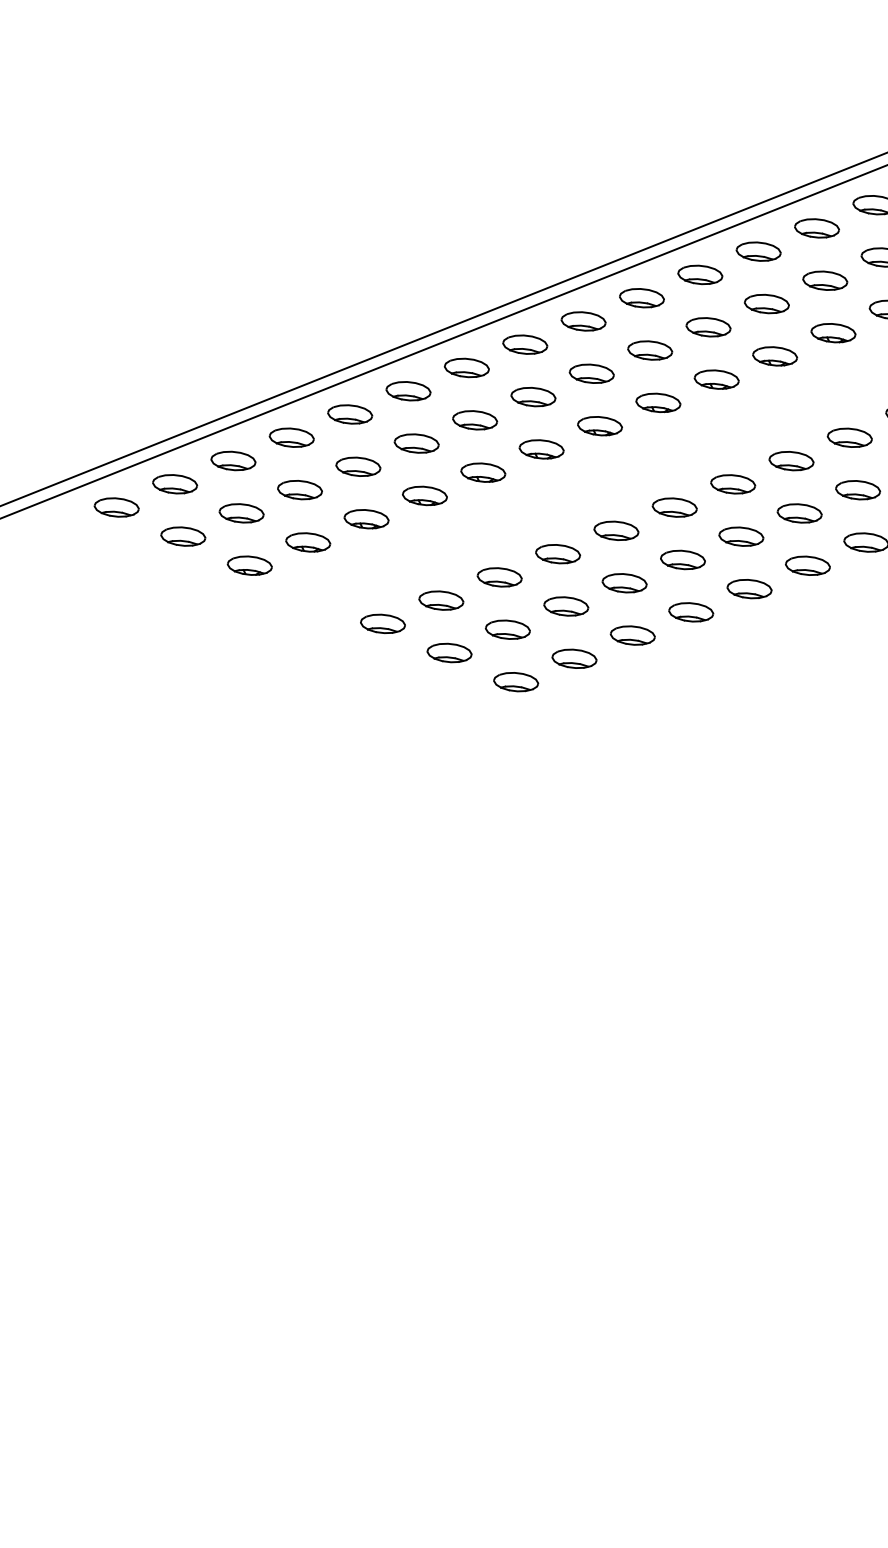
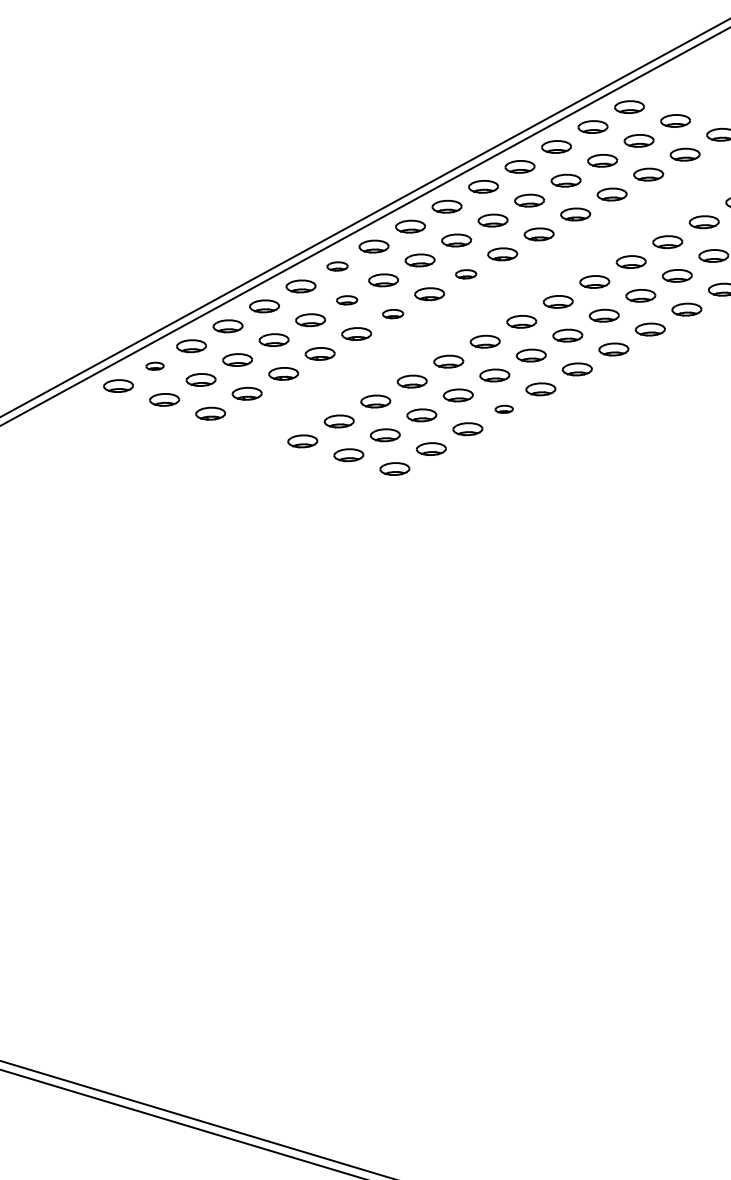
part: (466, 367) -> (337, 266), size x0.7
part: (657, 403) -> (465, 274), size x0.7
part: (474, 420) -> (346, 300), size x0.7
part: (540, 448) -> (392, 313), size x0.7
part: (174, 484) -> (154, 366), size x0.6
part: (689, 612) -> (503, 409), size x0.6

